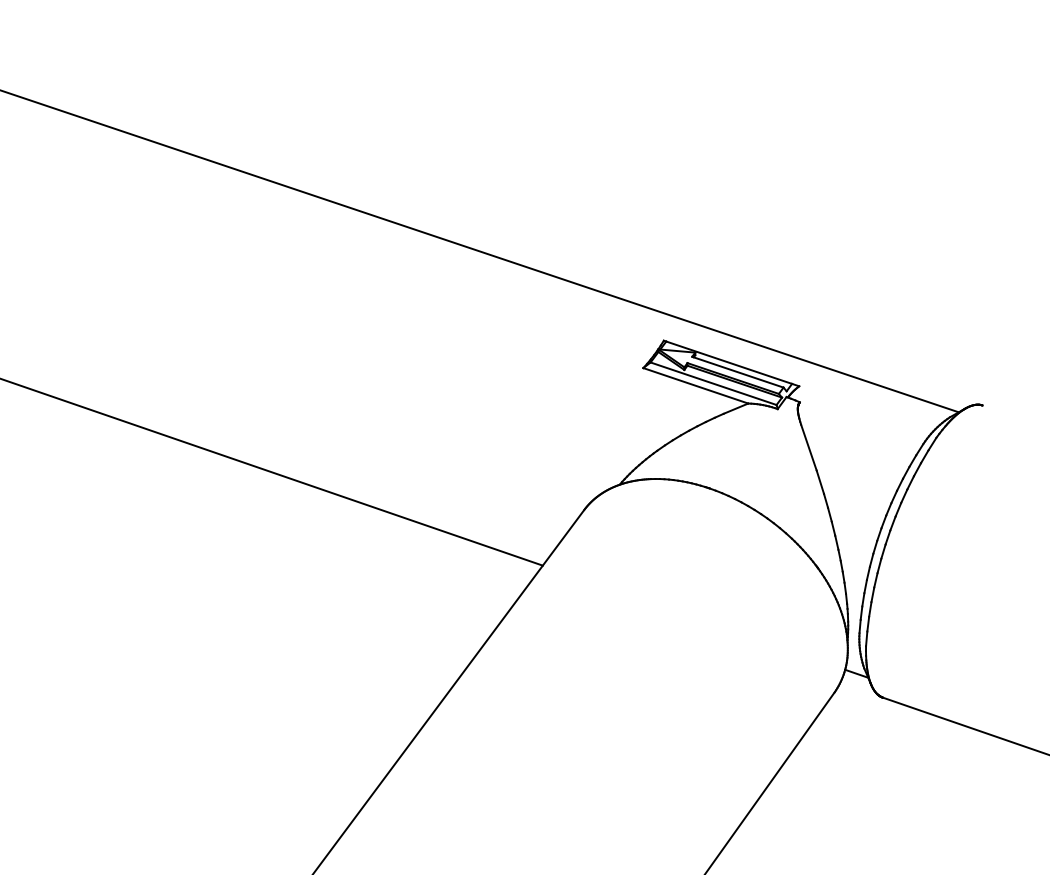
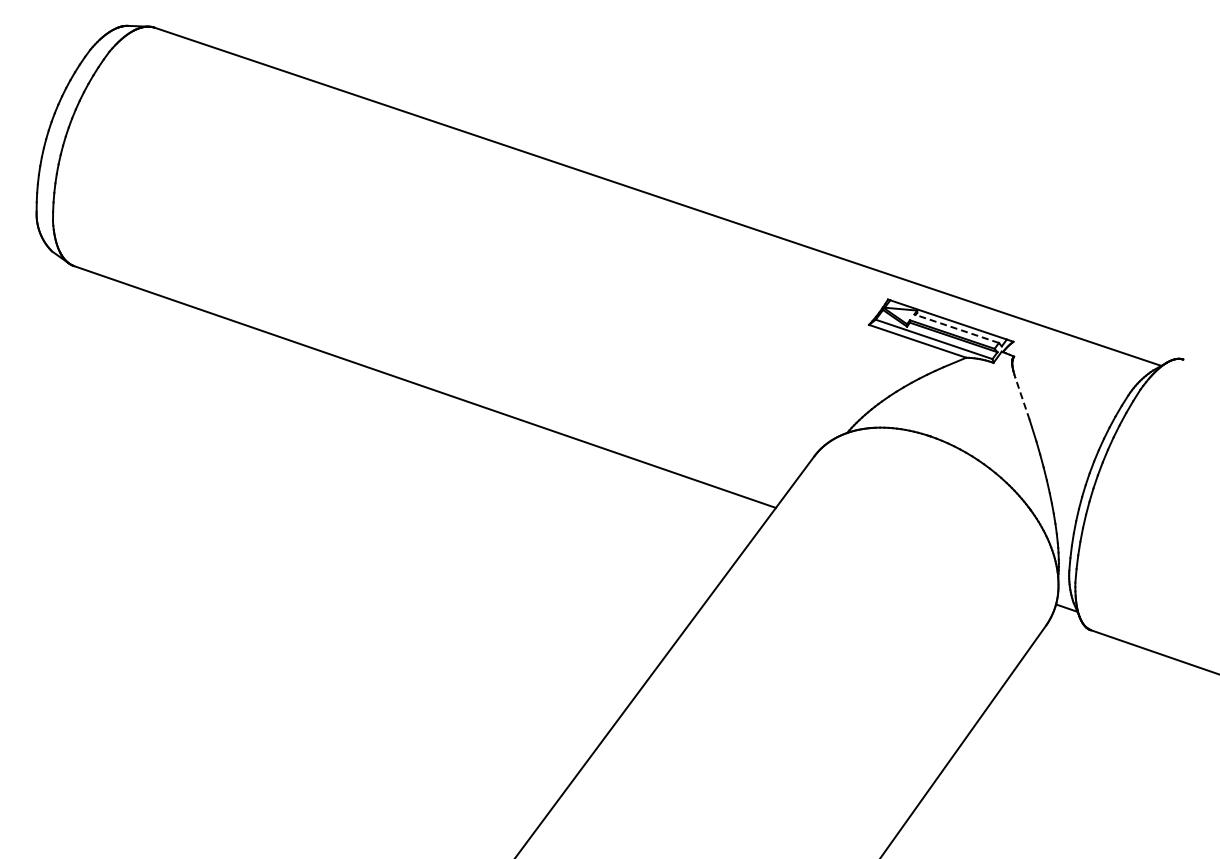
line: (737, 371) -> (956, 328), solid -> dashed
line: (808, 447) -> (1022, 398), solid -> dashed

